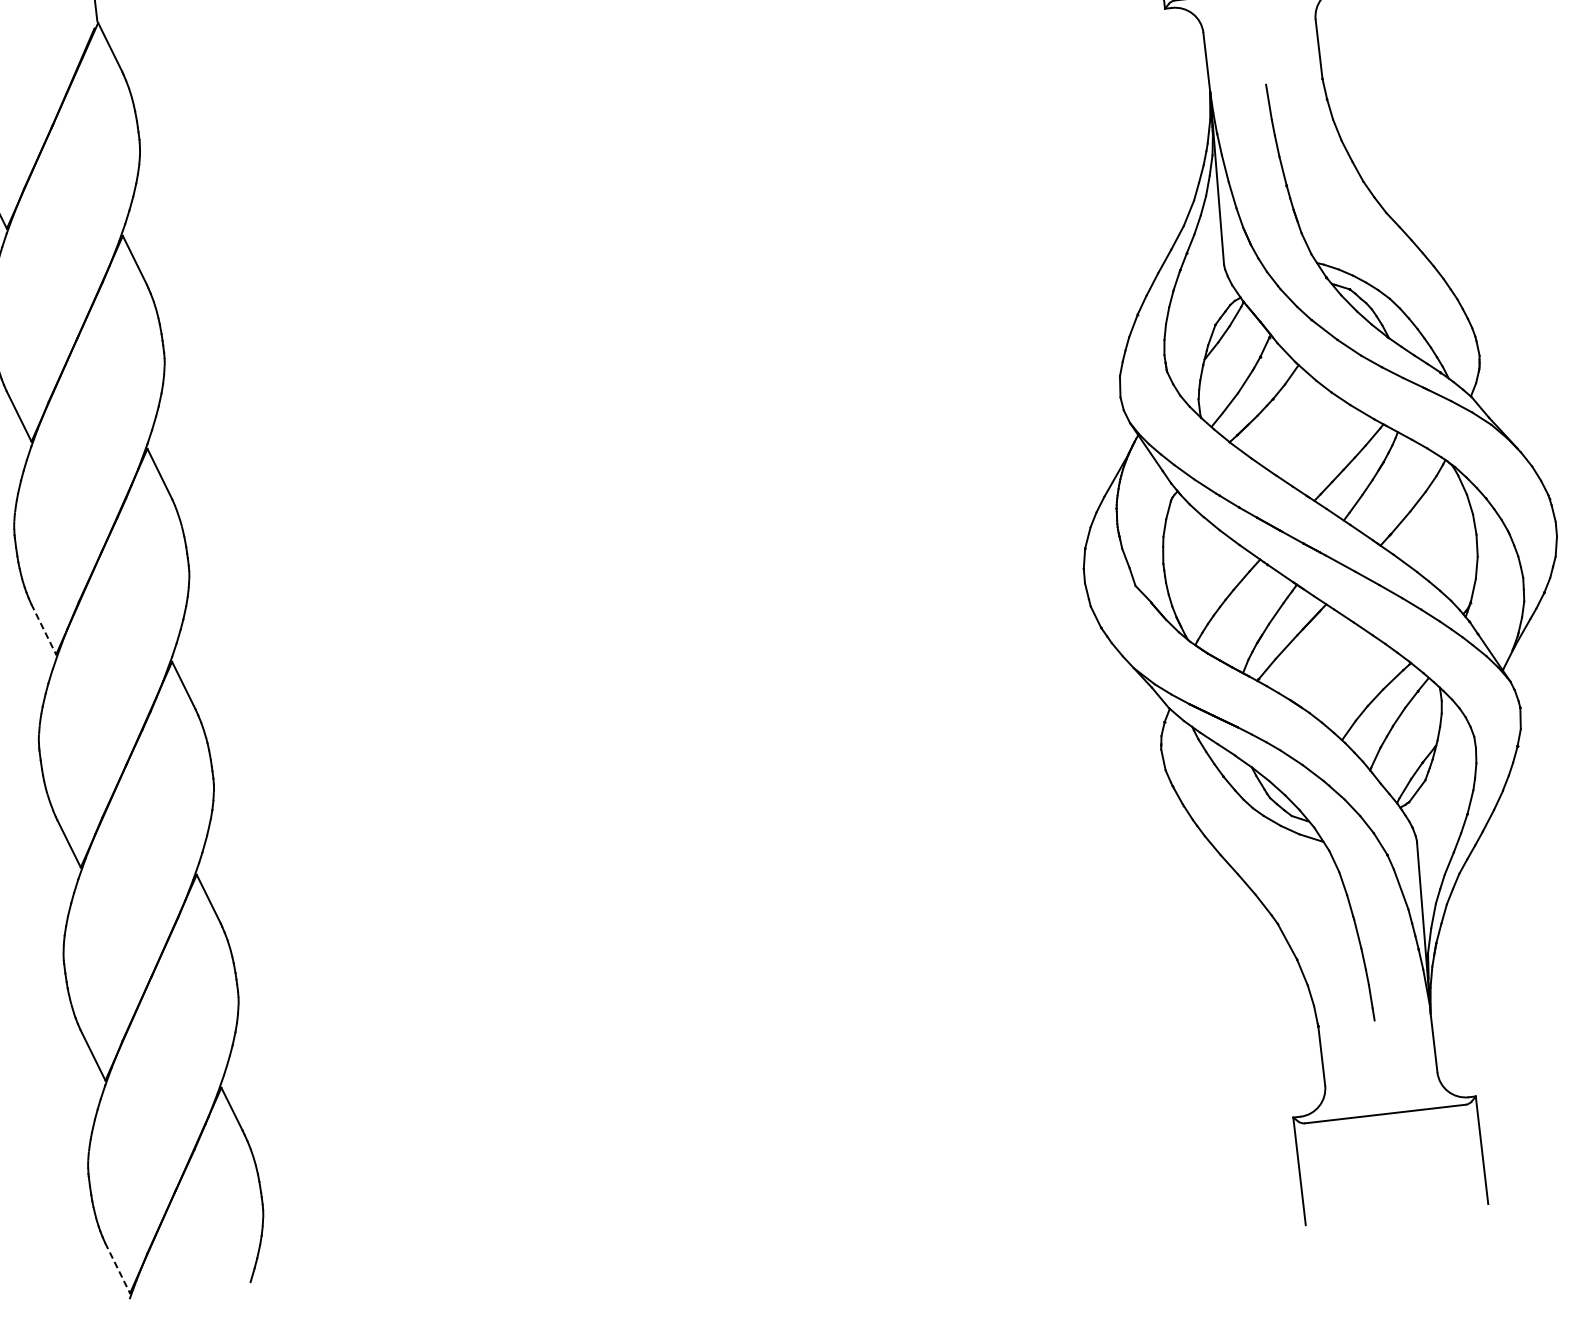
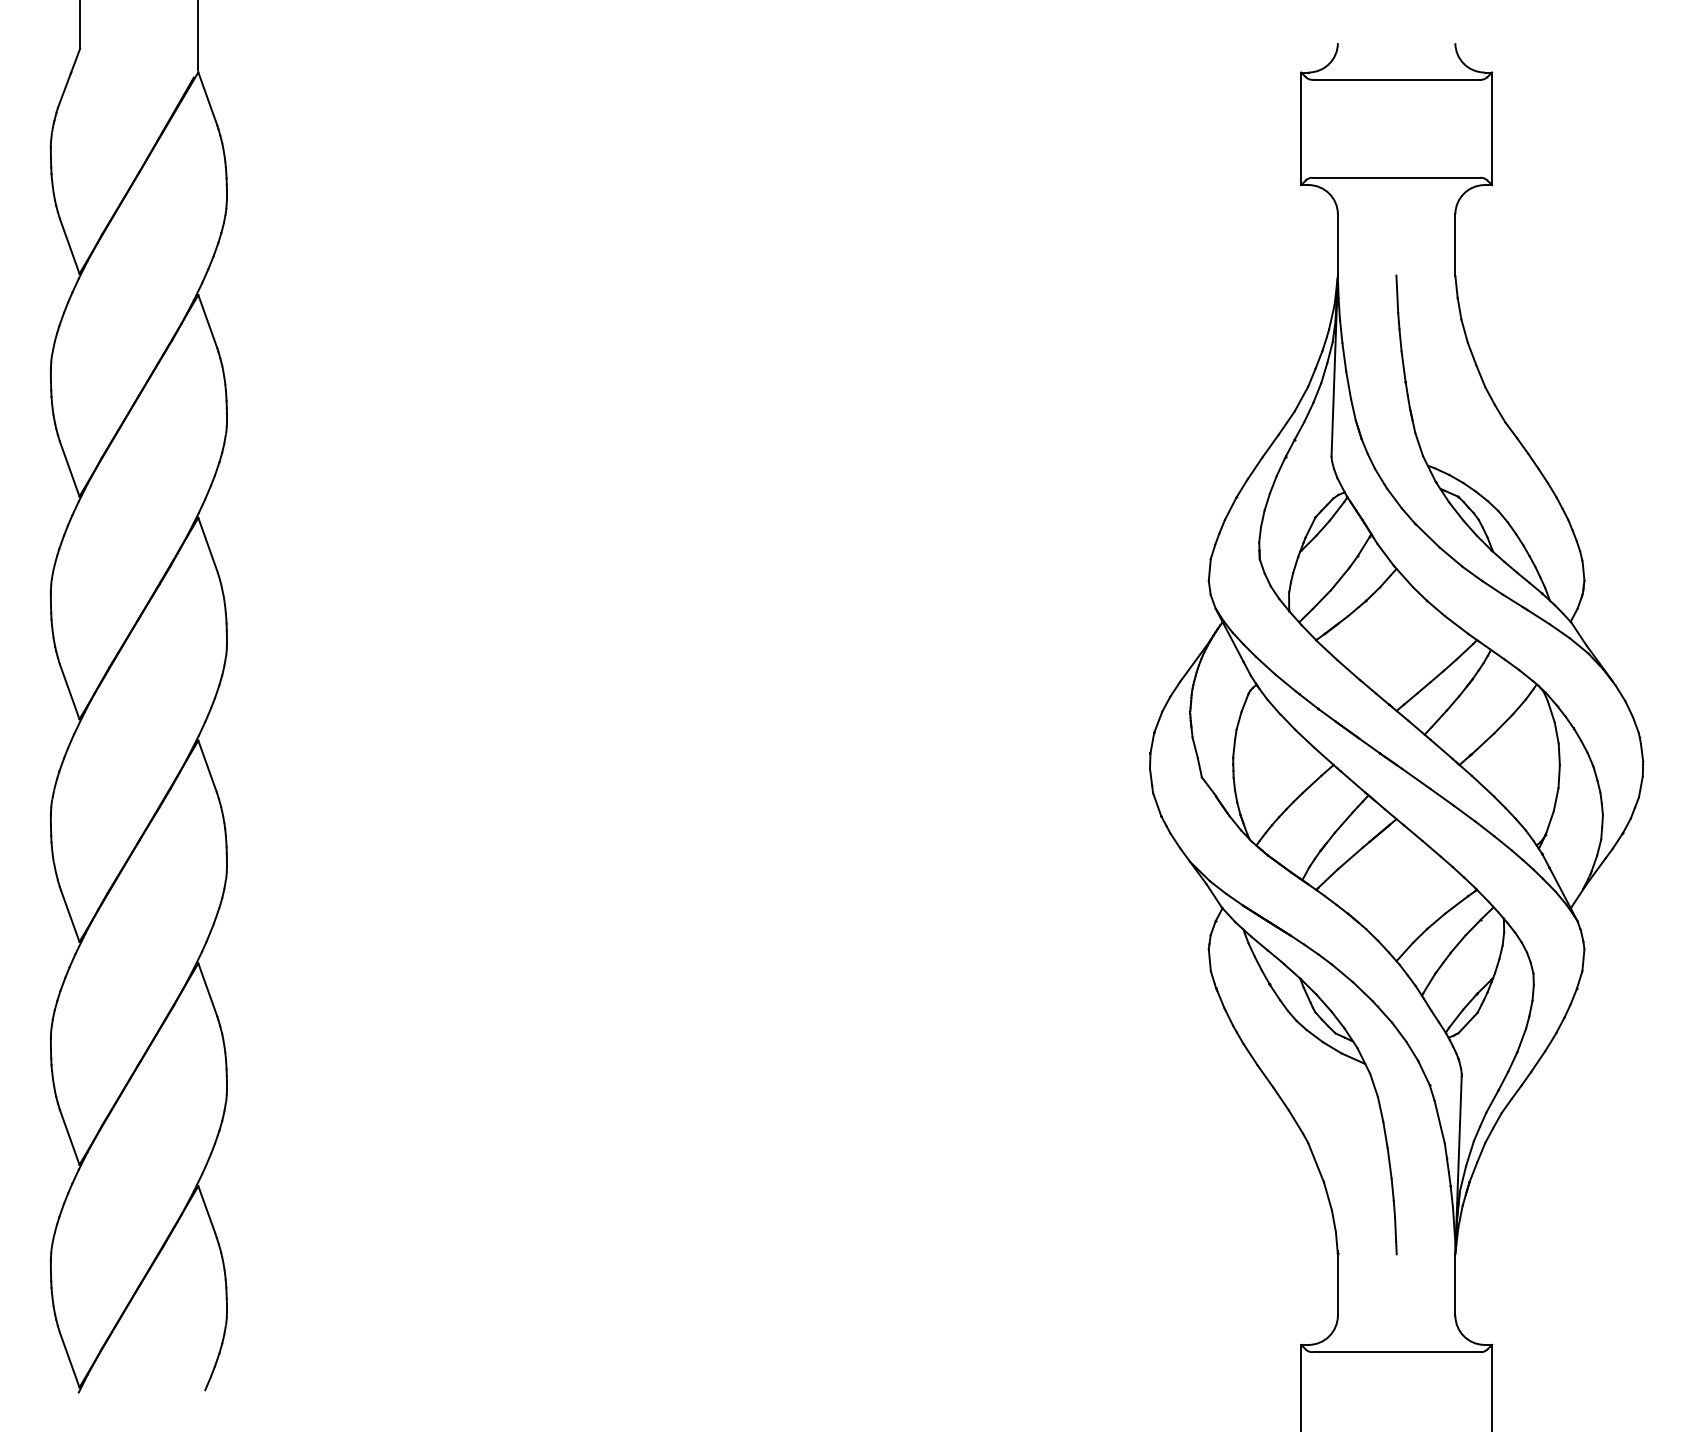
line: (43, 630) -> (69, 692), dashed -> solid
line: (117, 1268) -> (69, 1360), dashed -> solid

